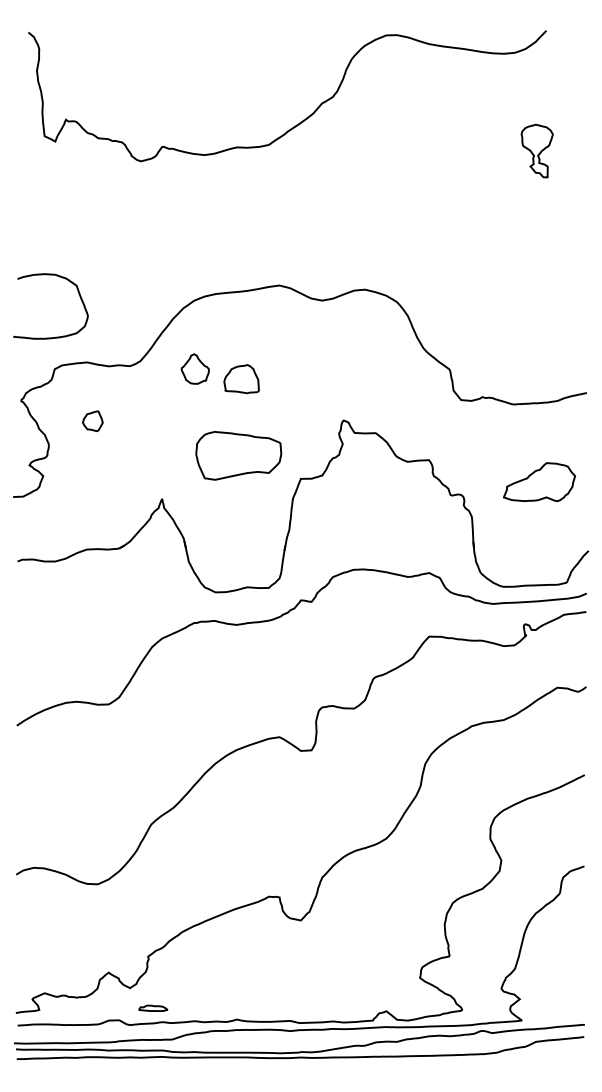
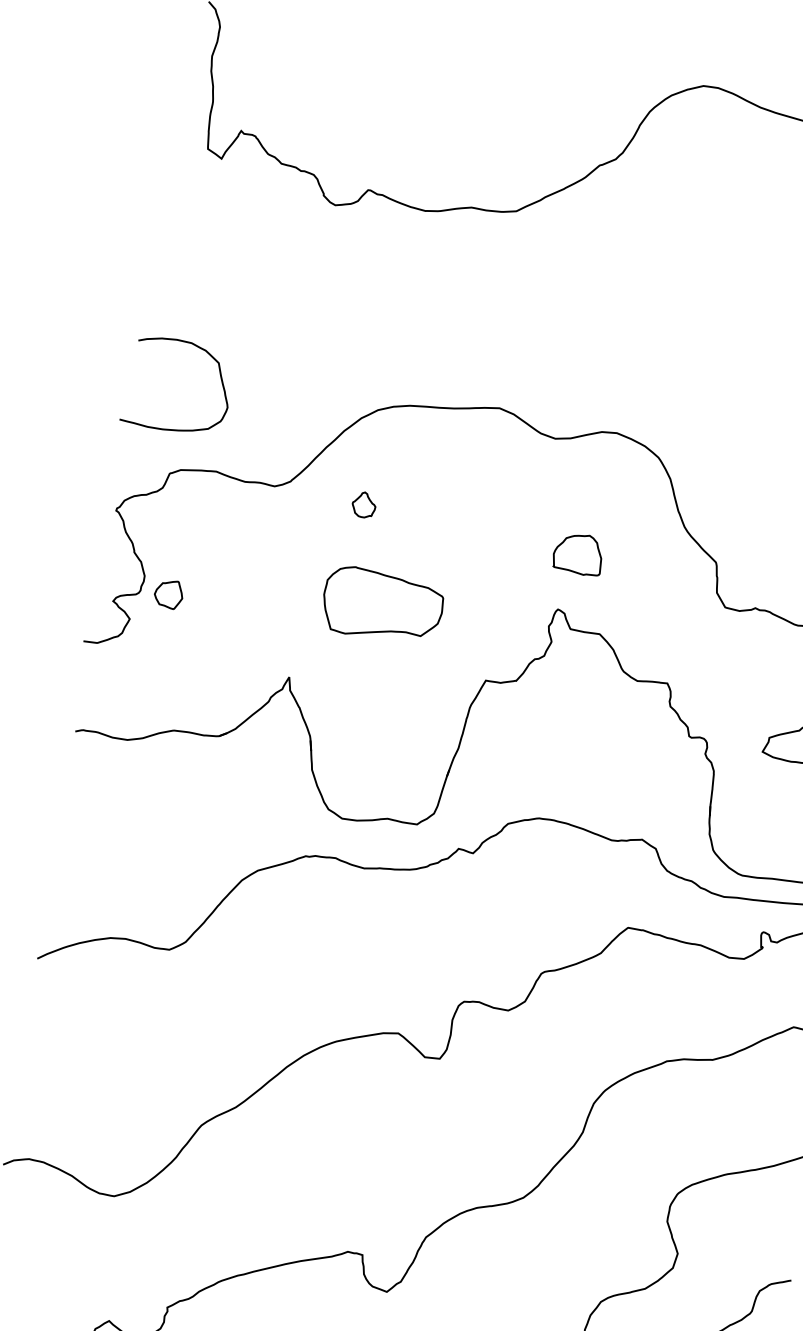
part: (194, 368) -> (363, 504), size x0.6
part: (241, 379) -> (578, 554), moved
part: (92, 421) -> (168, 594), moved
part: (238, 455) -> (382, 605), moved

